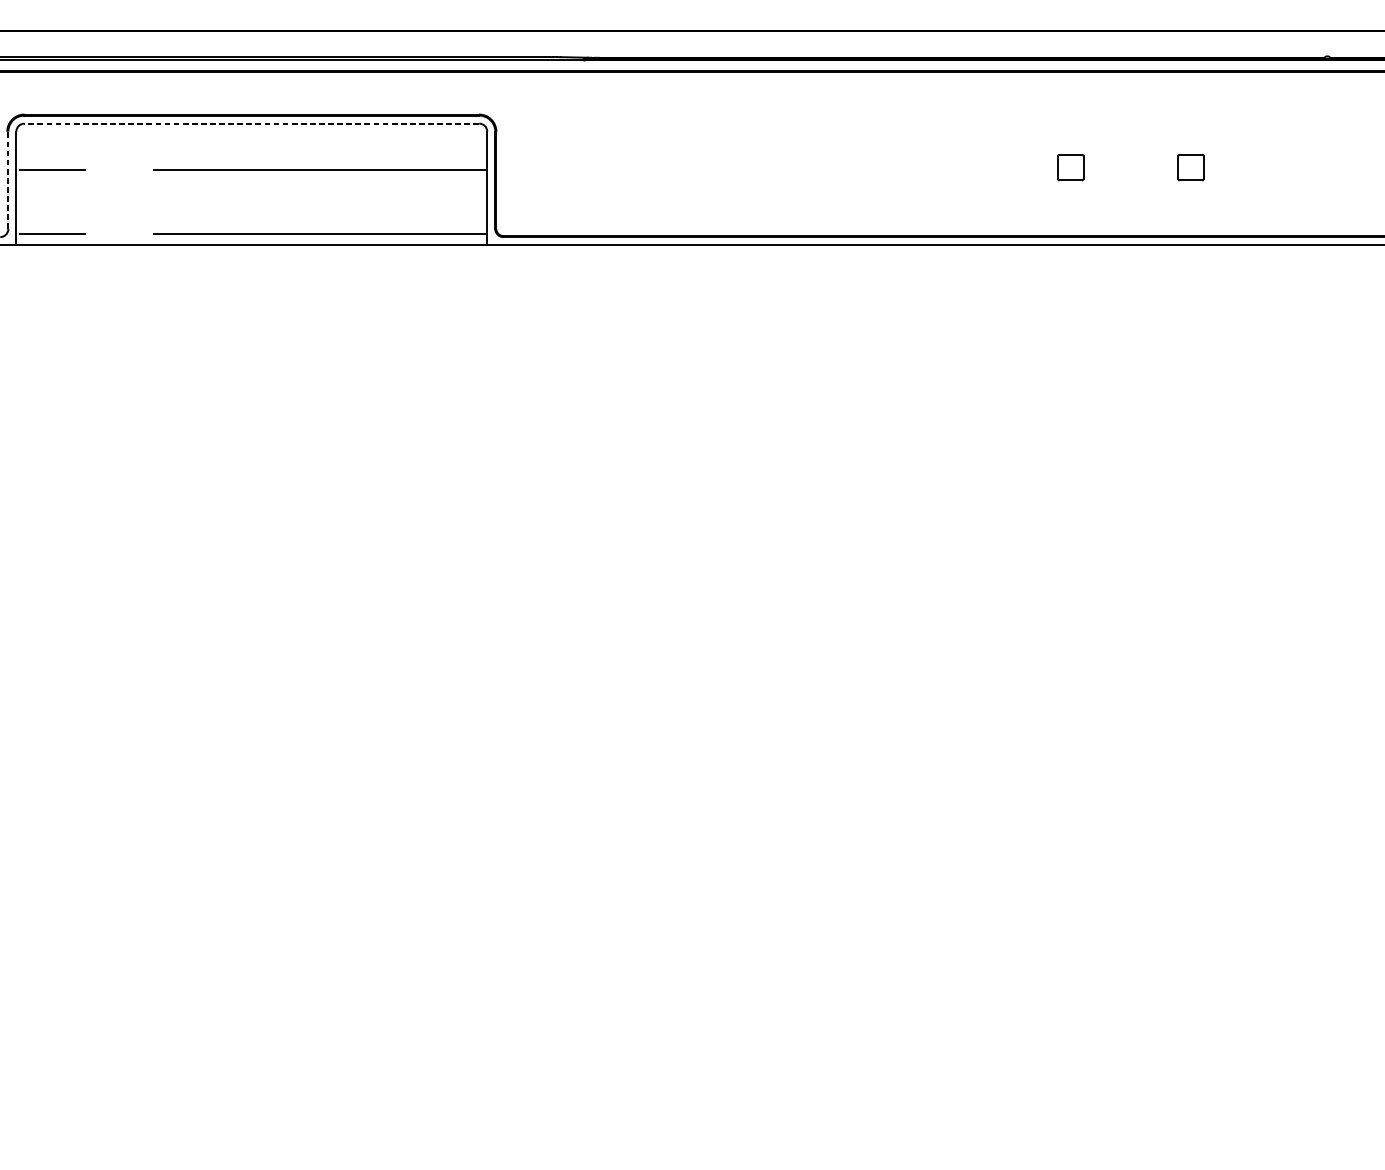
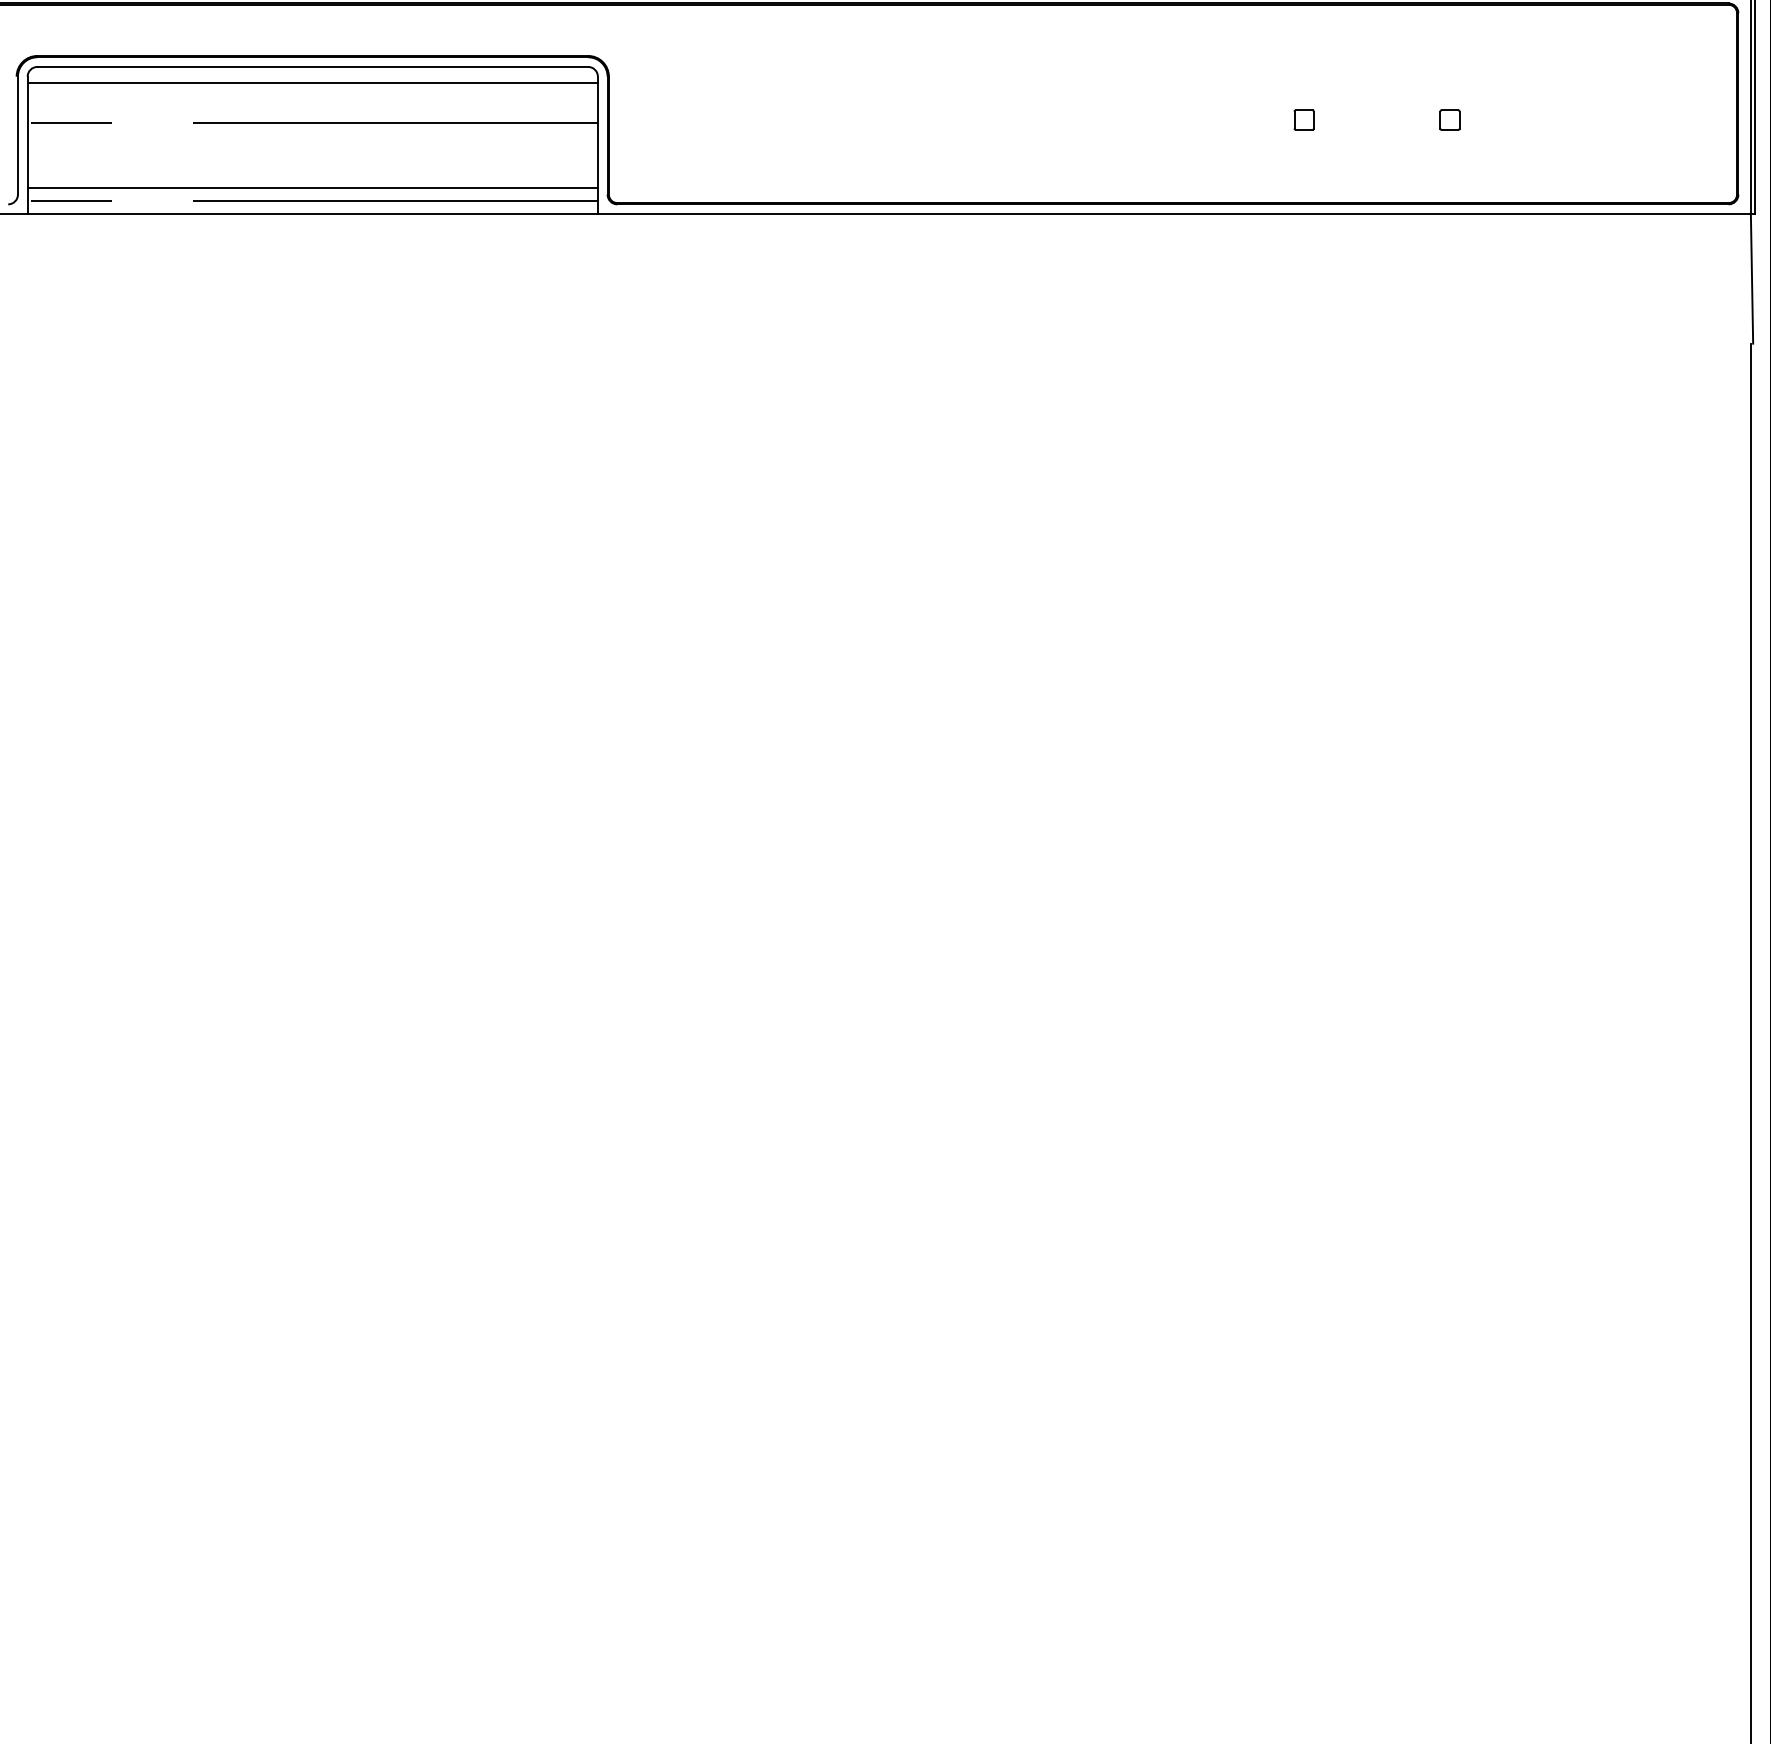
line: (251, 123) -> (312, 66), dashed -> solid
line: (251, 137) -> (312, 83), added
part: (1069, 167) -> (1303, 119), size x0.62
part: (1190, 167) -> (1449, 119), size x0.62
line: (7, 180) -> (17, 135), dashed -> solid
line: (251, 224) -> (312, 188), added

